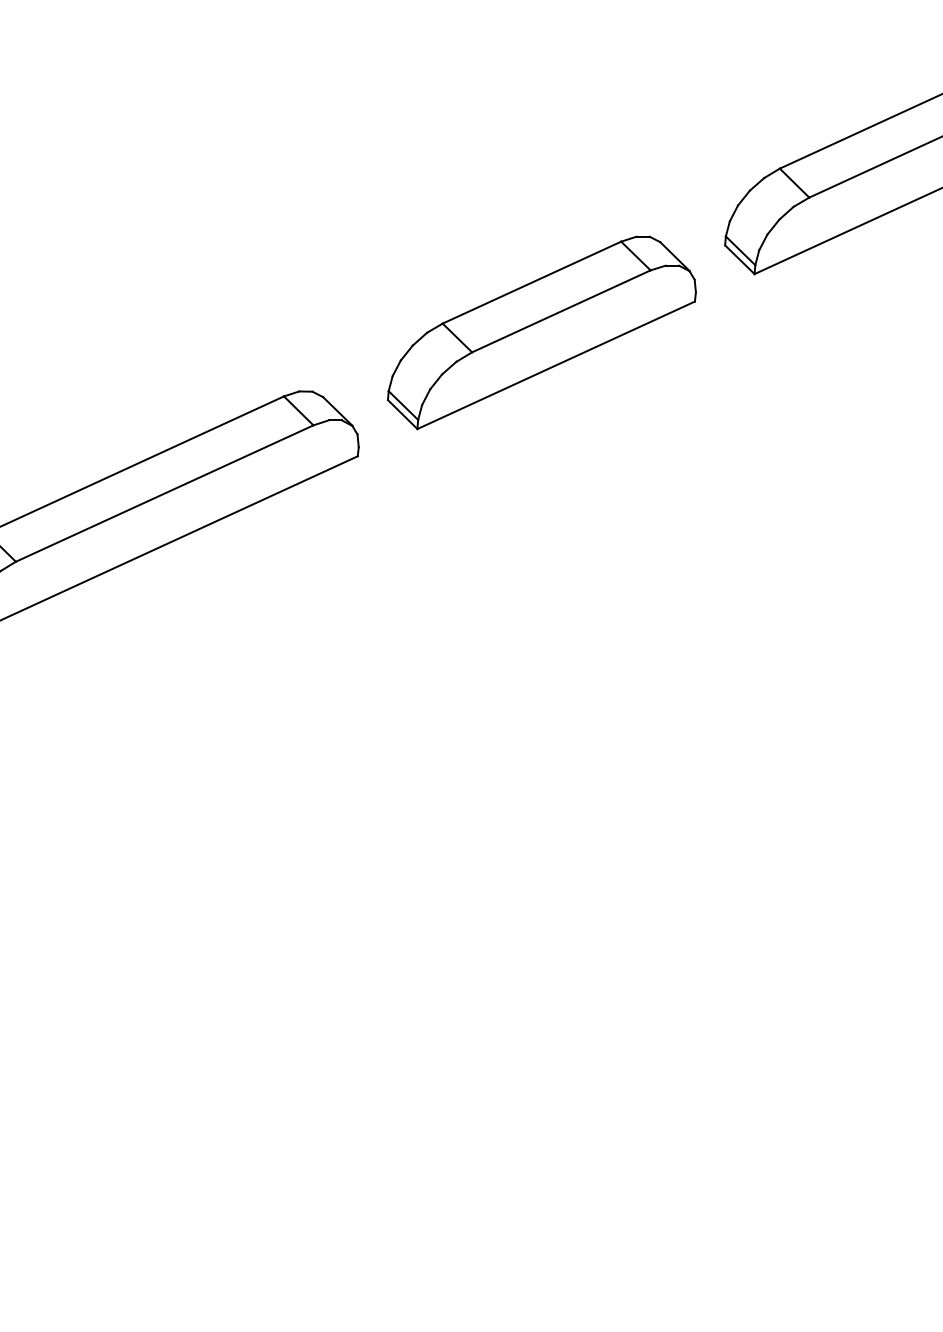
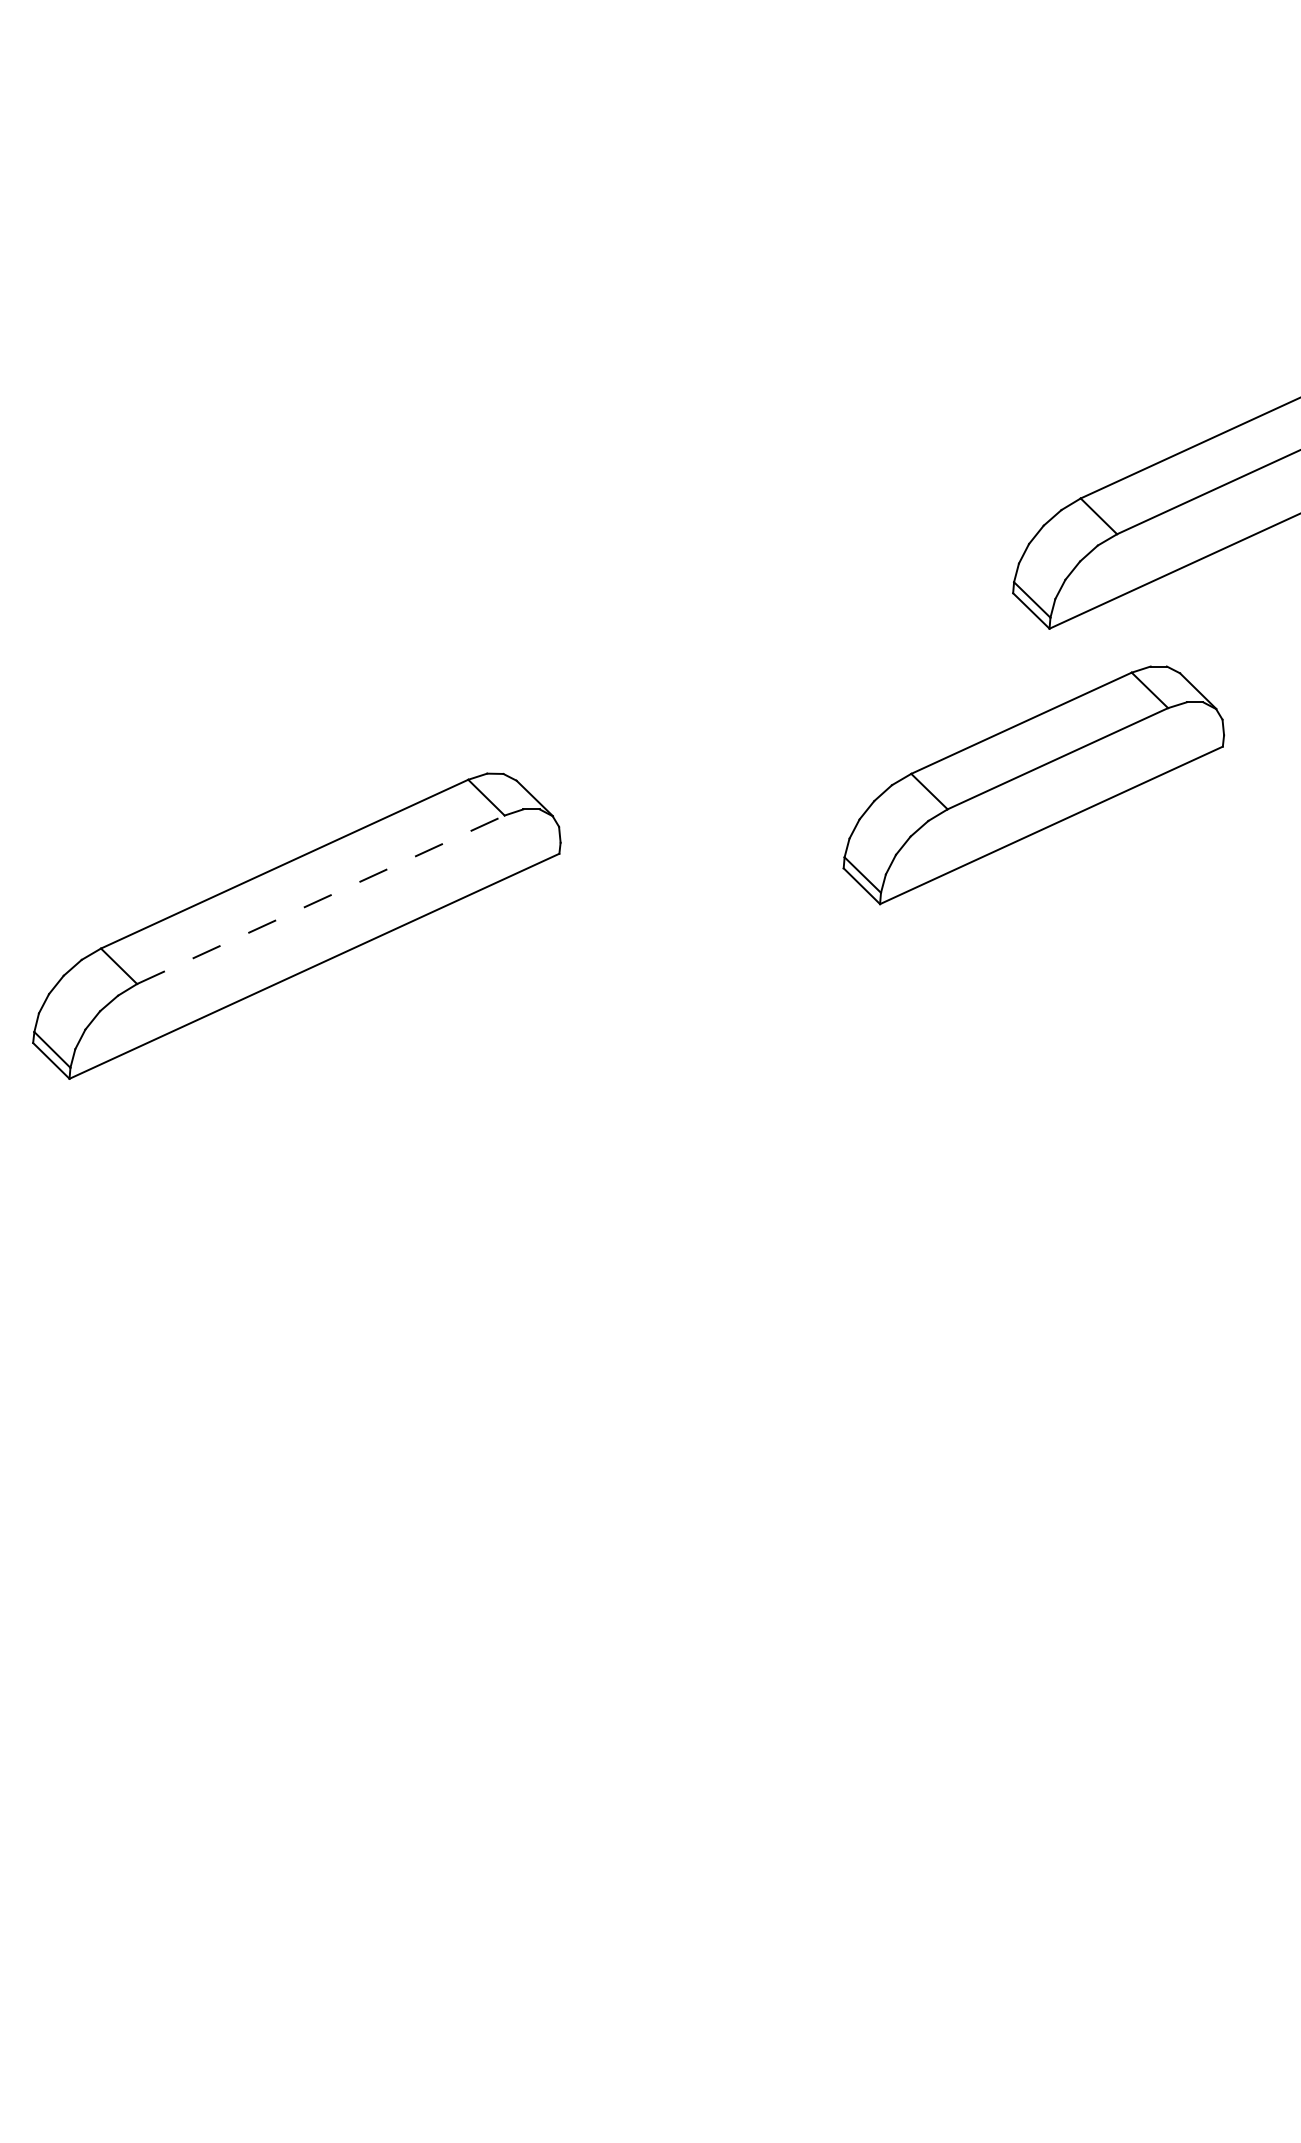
part: (541, 333) -> (1033, 785), moved
line: (165, 493) -> (321, 899), solid -> dashed

